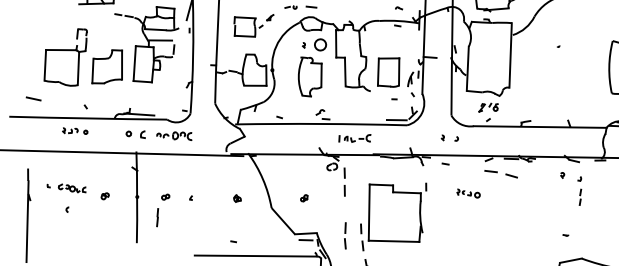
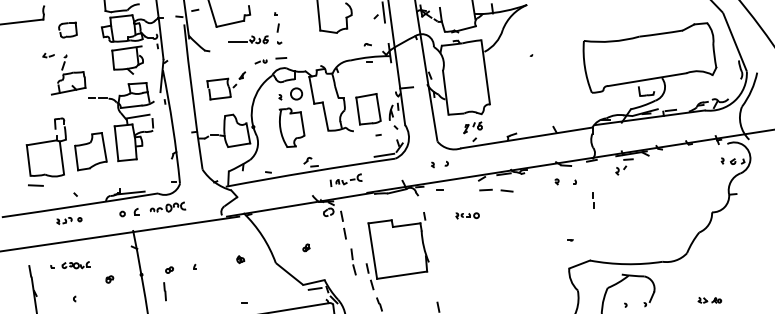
line: (33, 98) -> (35, 185), moved
part: (66, 187) -> (70, 265), moved
line: (580, 195) -> (593, 198), moved
part: (345, 235) -> (353, 261), moved

